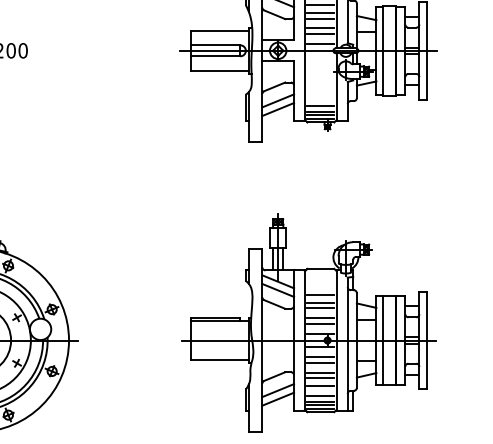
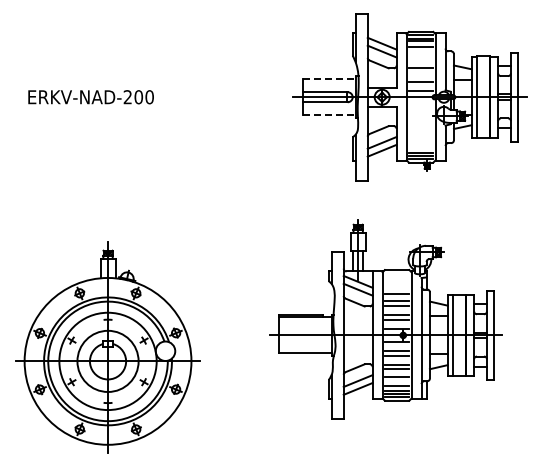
line: (320, 5) -> (420, 55), removed
line: (320, 13) -> (420, 63), removed
line: (320, 28) -> (420, 76), removed
line: (220, 31) -> (329, 79), solid -> dashed
line: (220, 70) -> (329, 115), solid -> dashed
line: (320, 105) -> (420, 147), removed
part: (308, 323) -> (385, 319), moved

